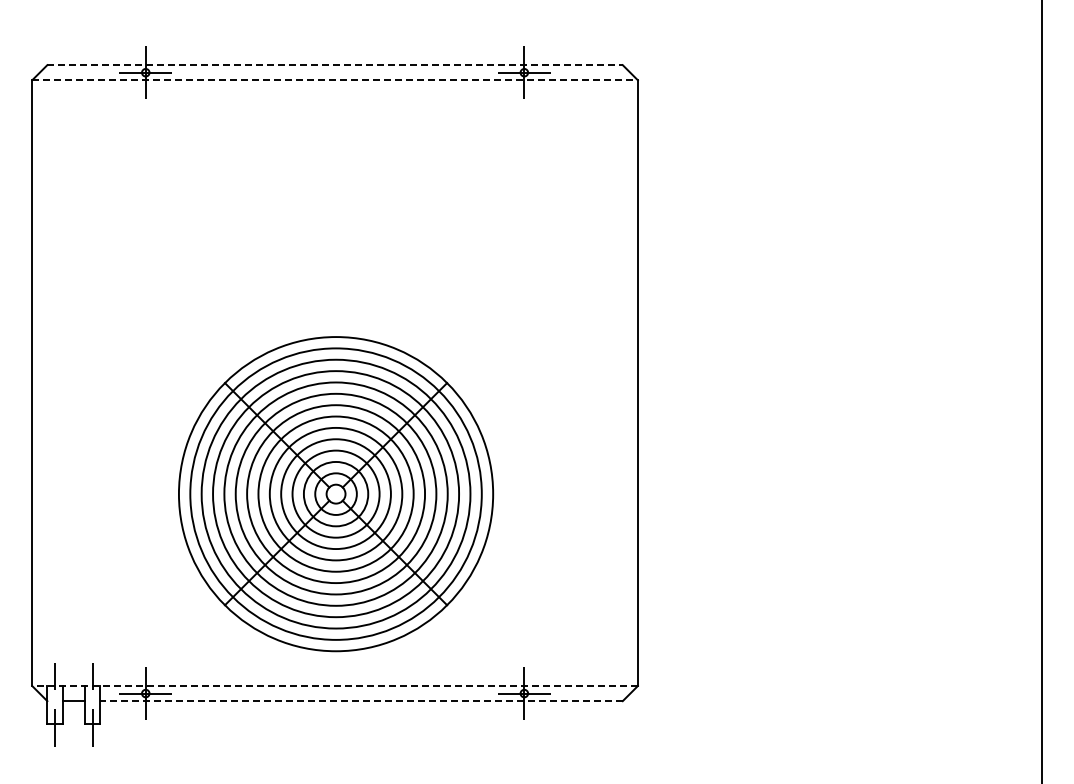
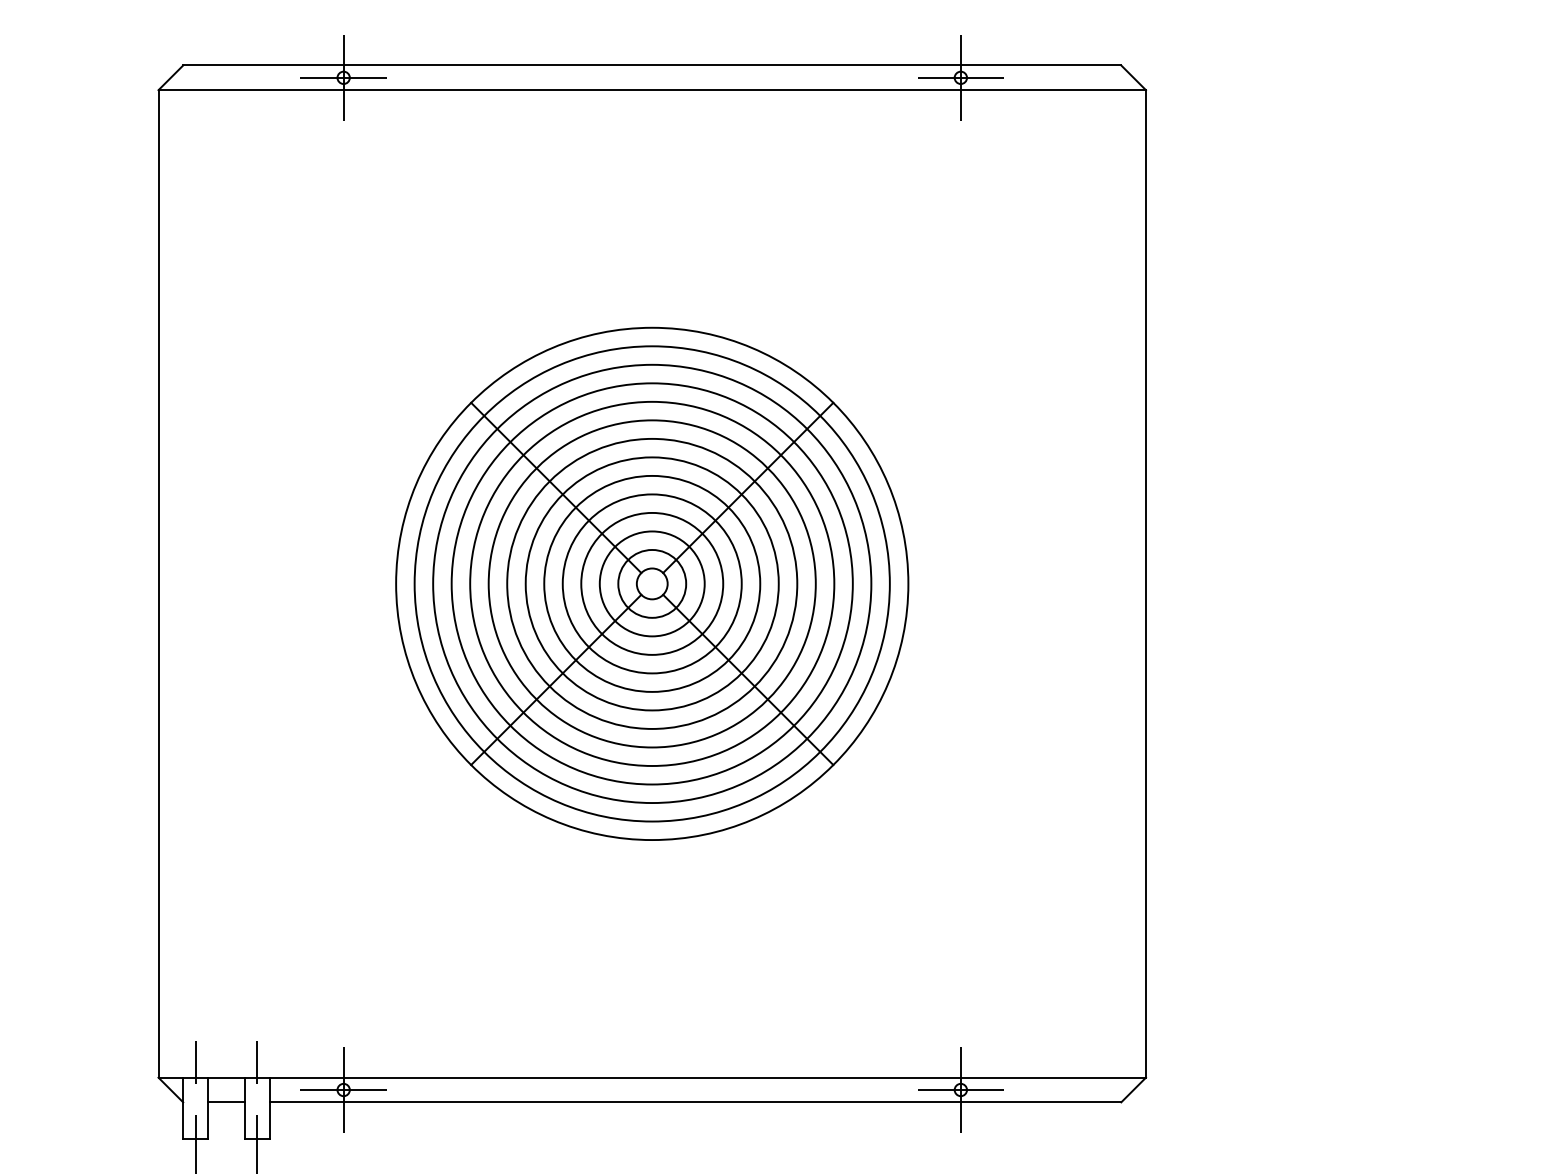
line: (335, 65) -> (652, 66), dashed -> solid
line: (335, 80) -> (652, 90), dashed -> solid
part: (336, 494) -> (652, 584), moved
line: (335, 686) -> (652, 1078), dashed -> solid
line: (361, 701) -> (695, 1102), dashed -> solid

